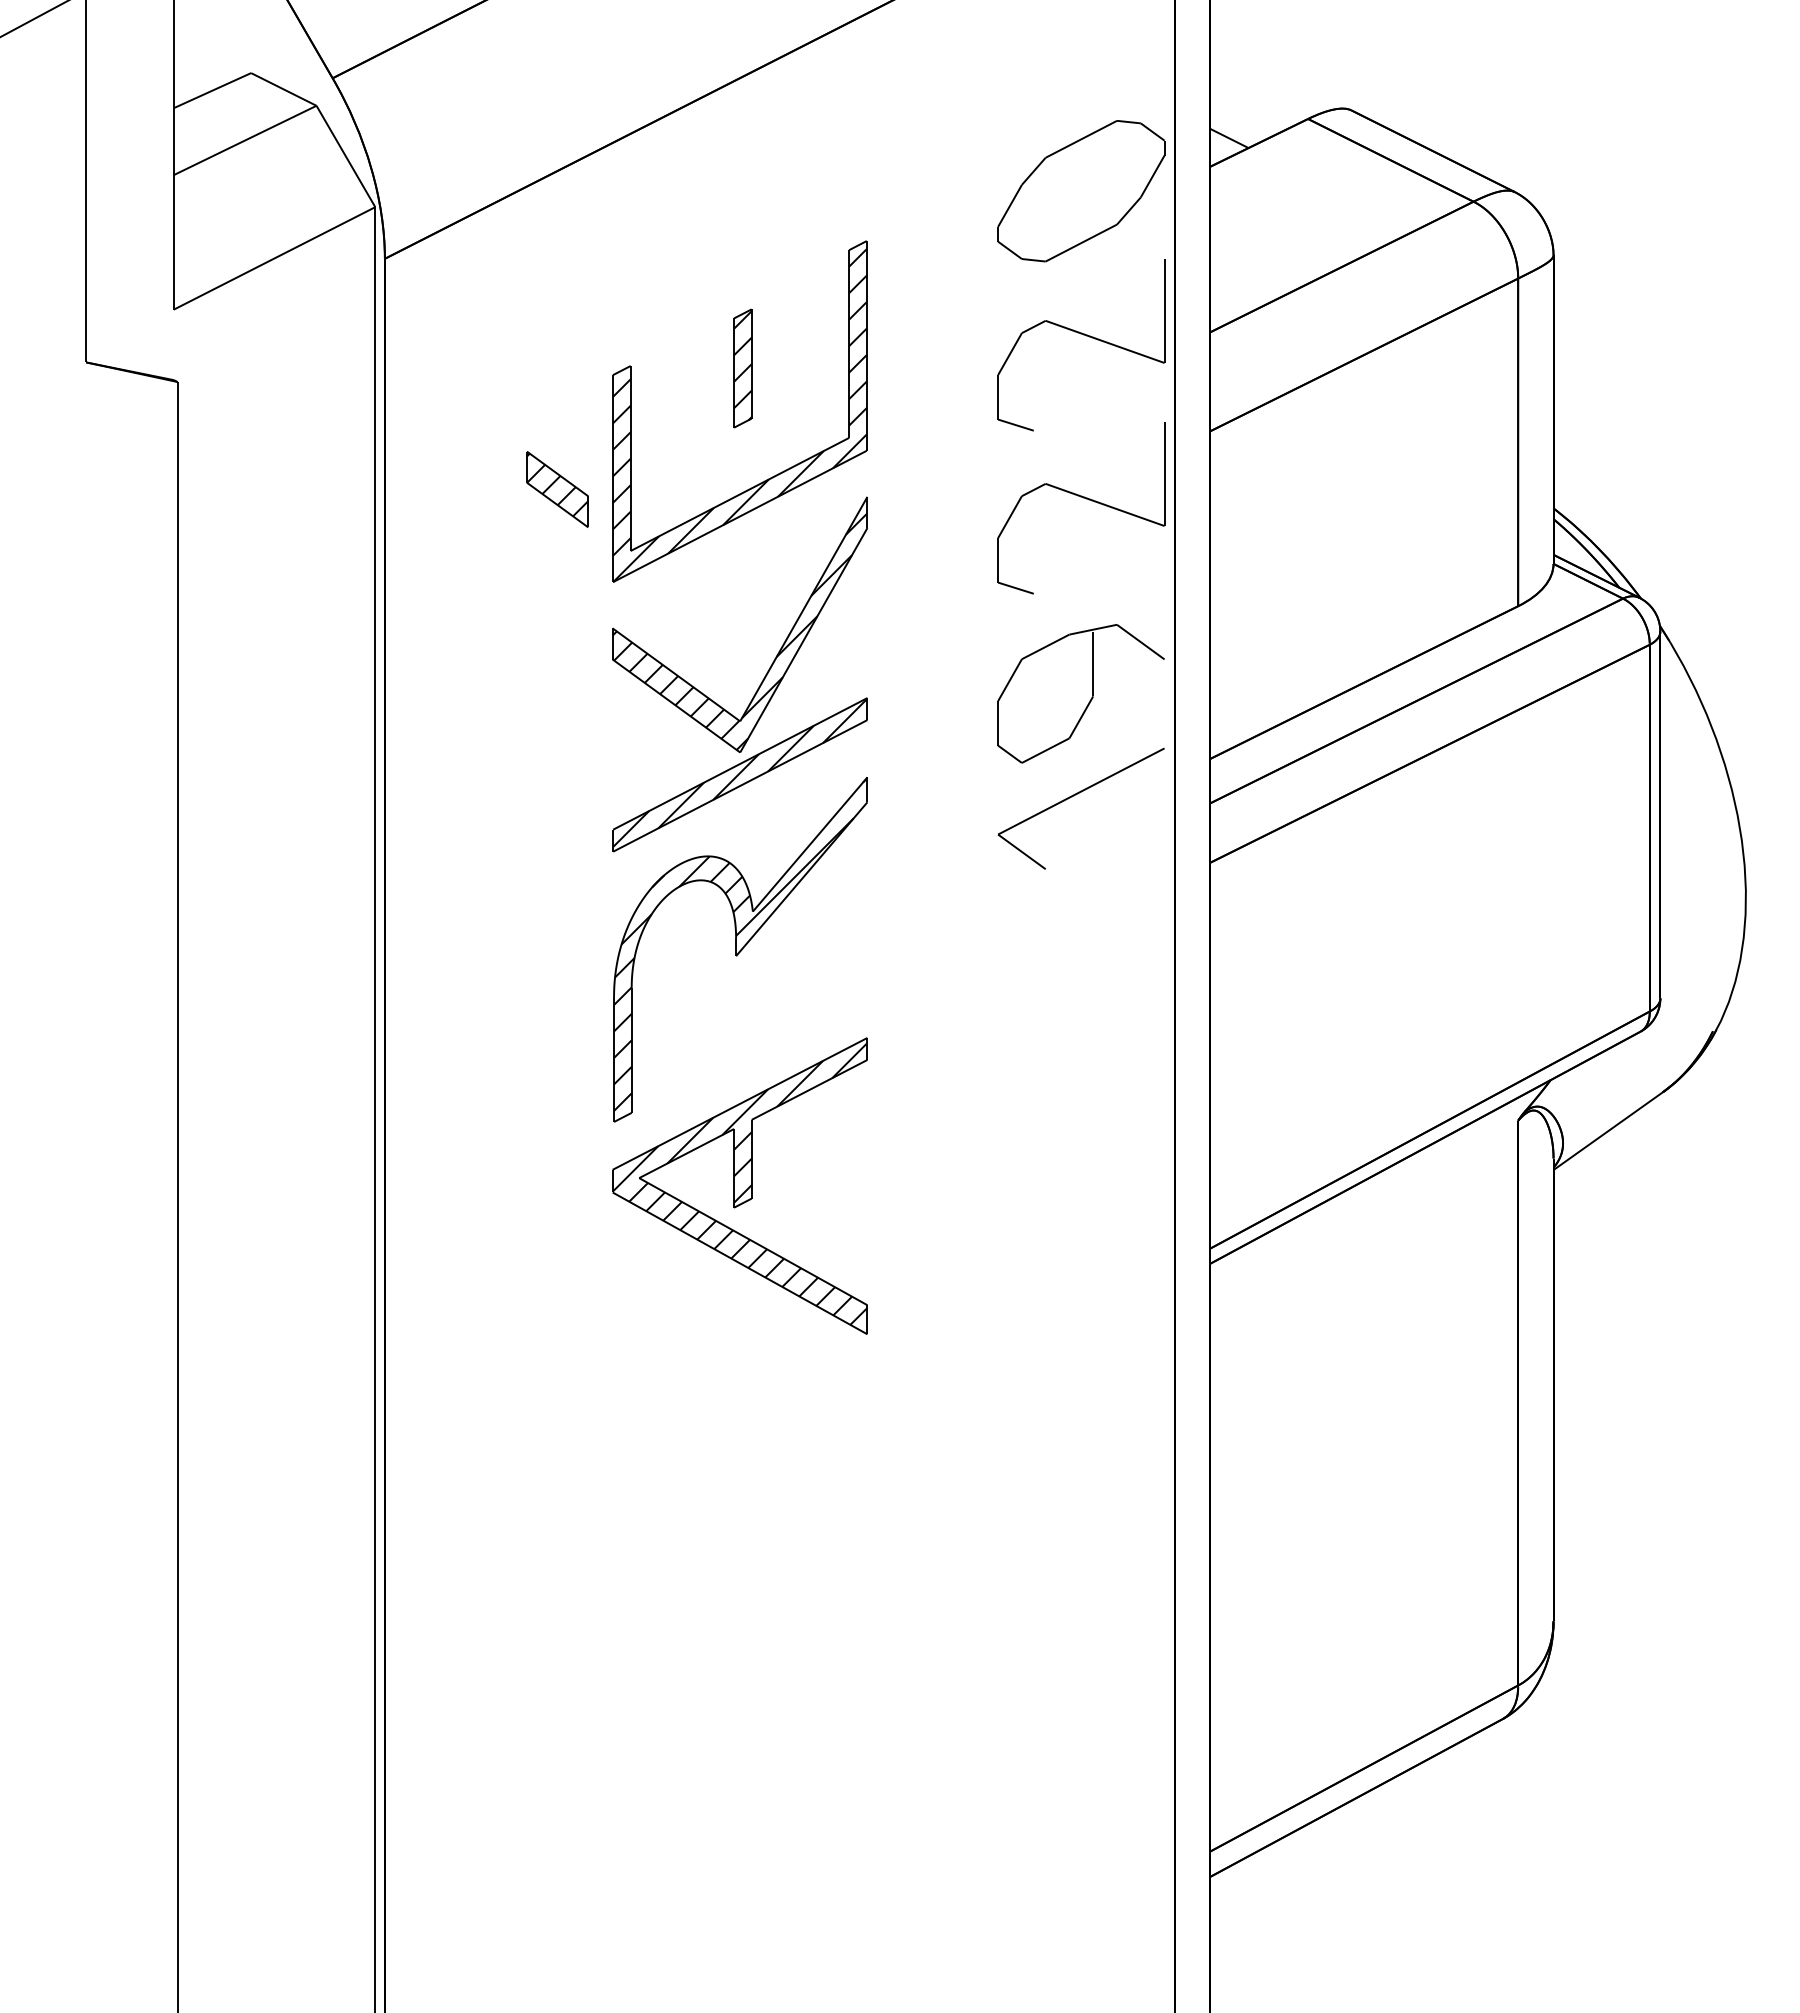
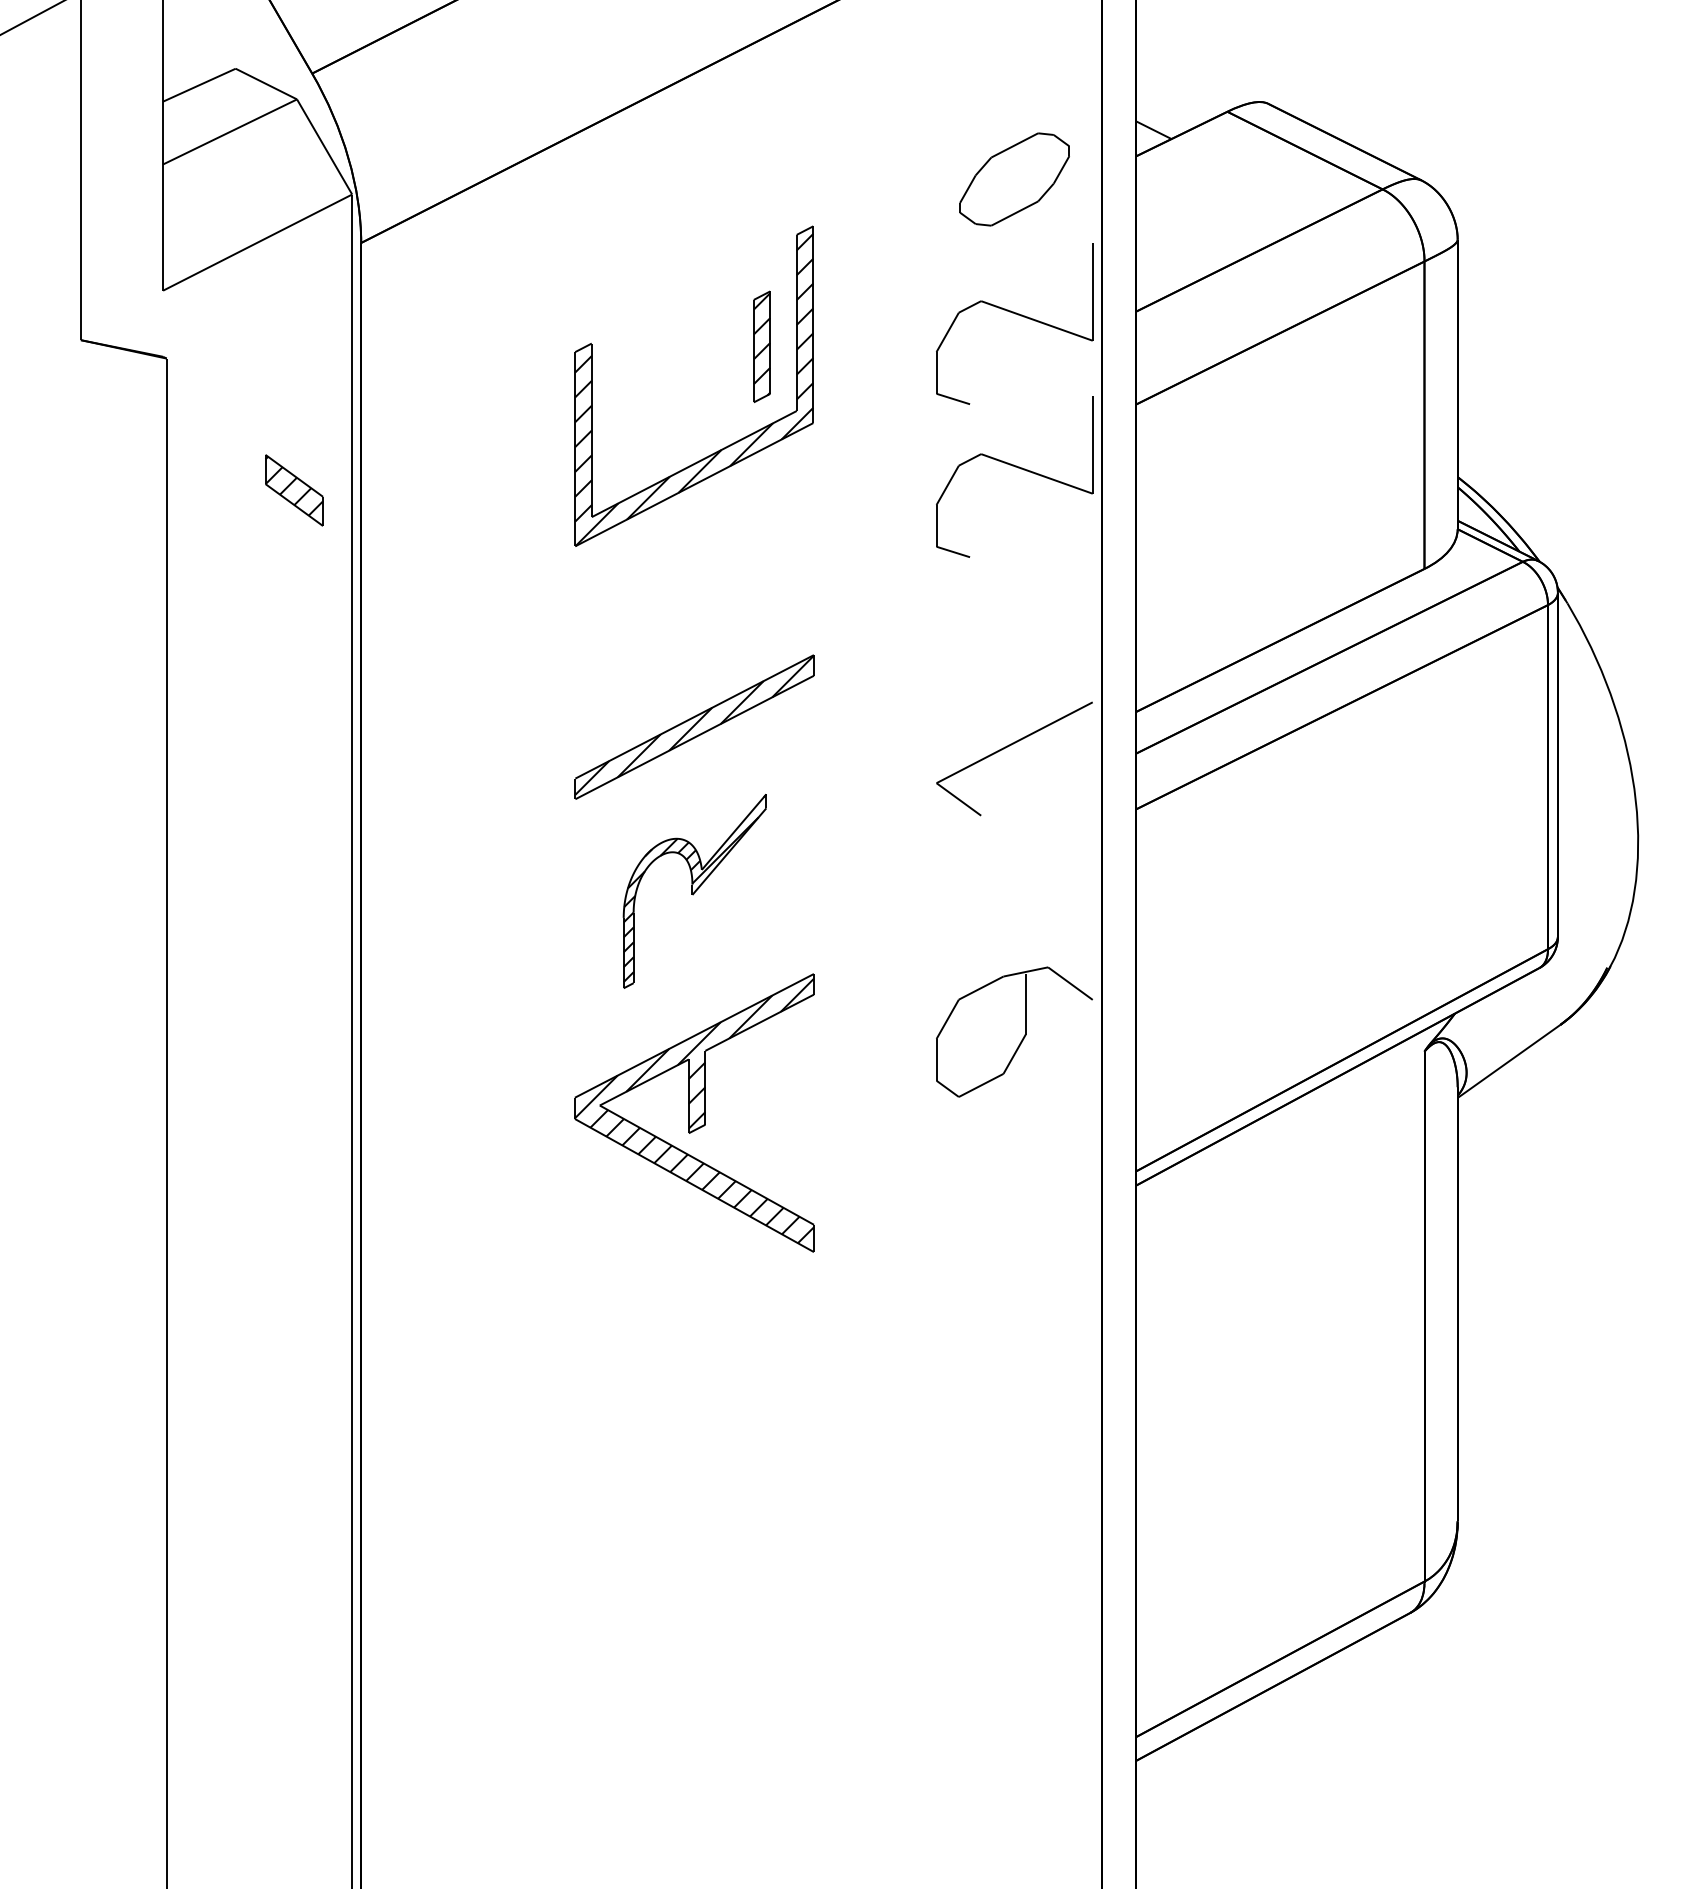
part: (1081, 191) -> (1014, 179), size x0.7
part: (742, 368) -> (761, 346), moved
part: (557, 489) -> (294, 490), moved
part: (780, 647) -> (732, 607), removed
part: (1081, 693) -> (1014, 1031), moved
part: (740, 950) -> (694, 891), size x0.6

